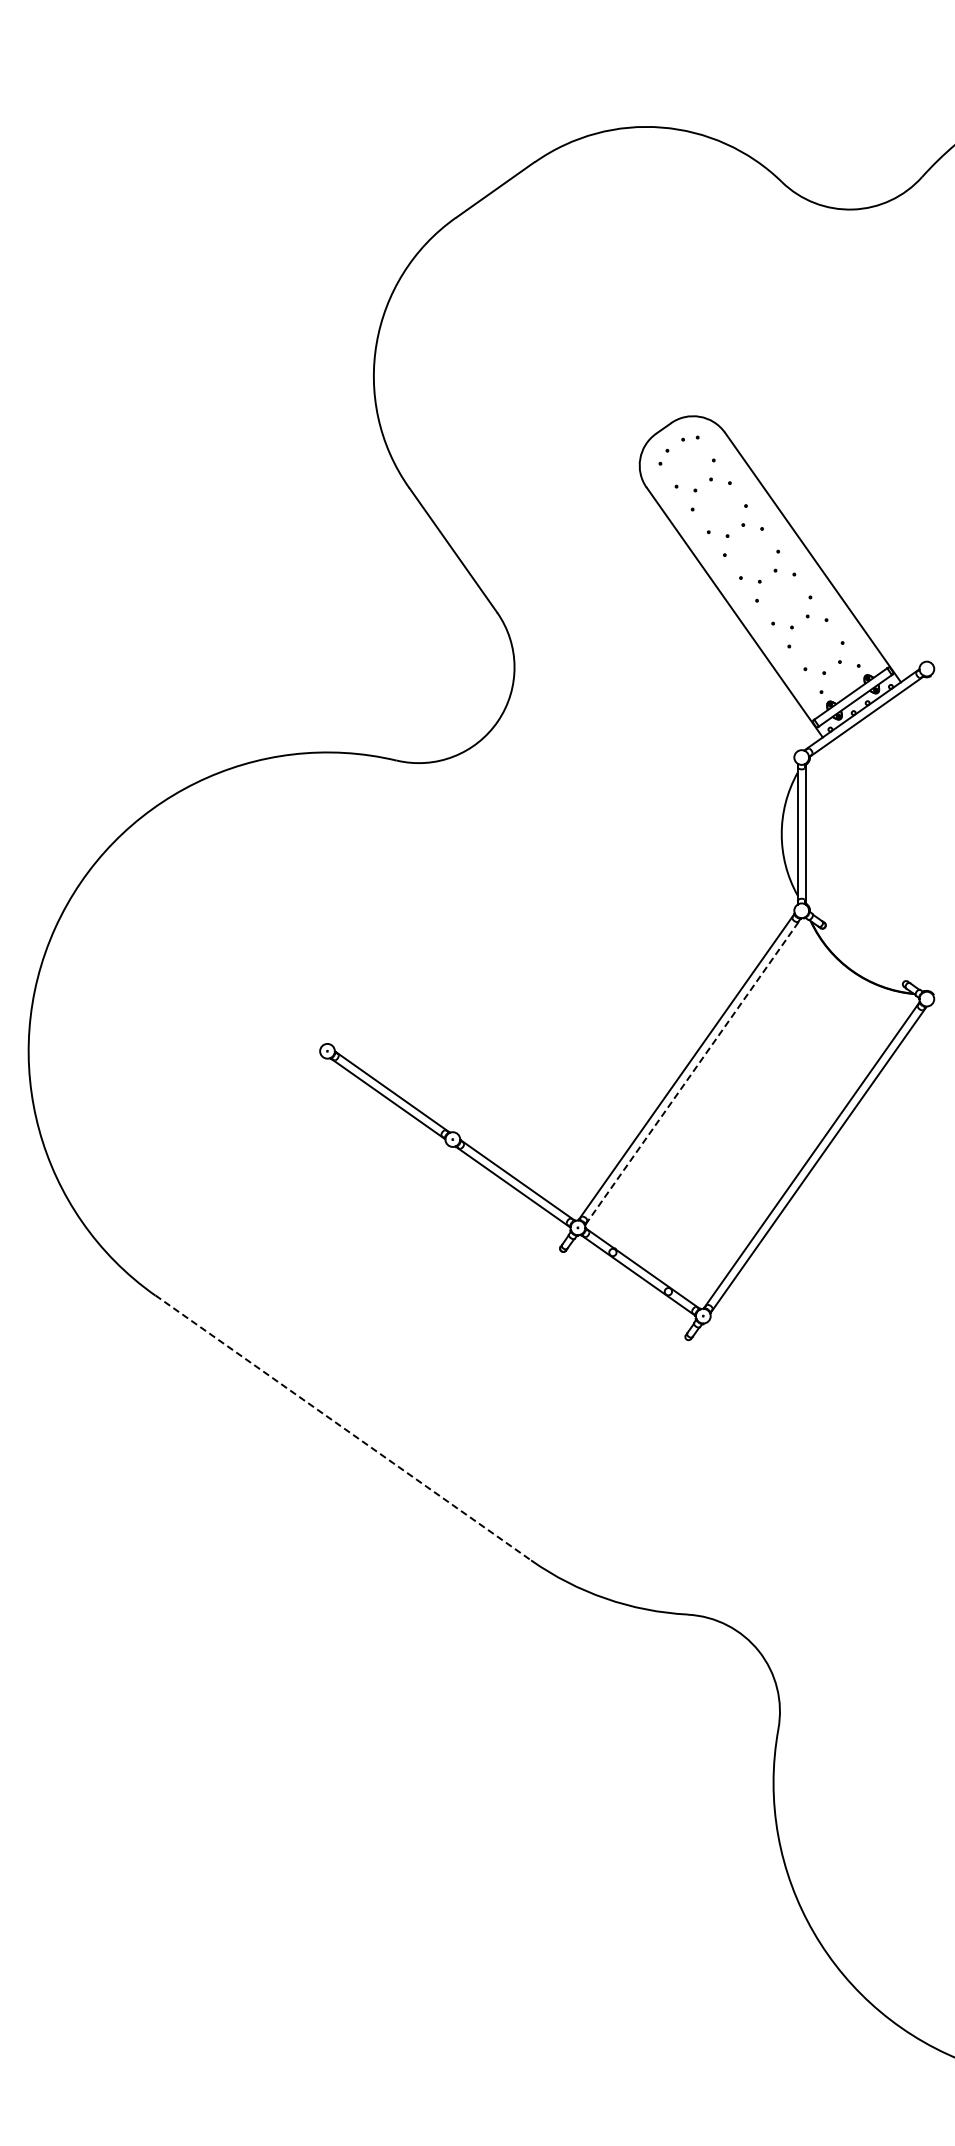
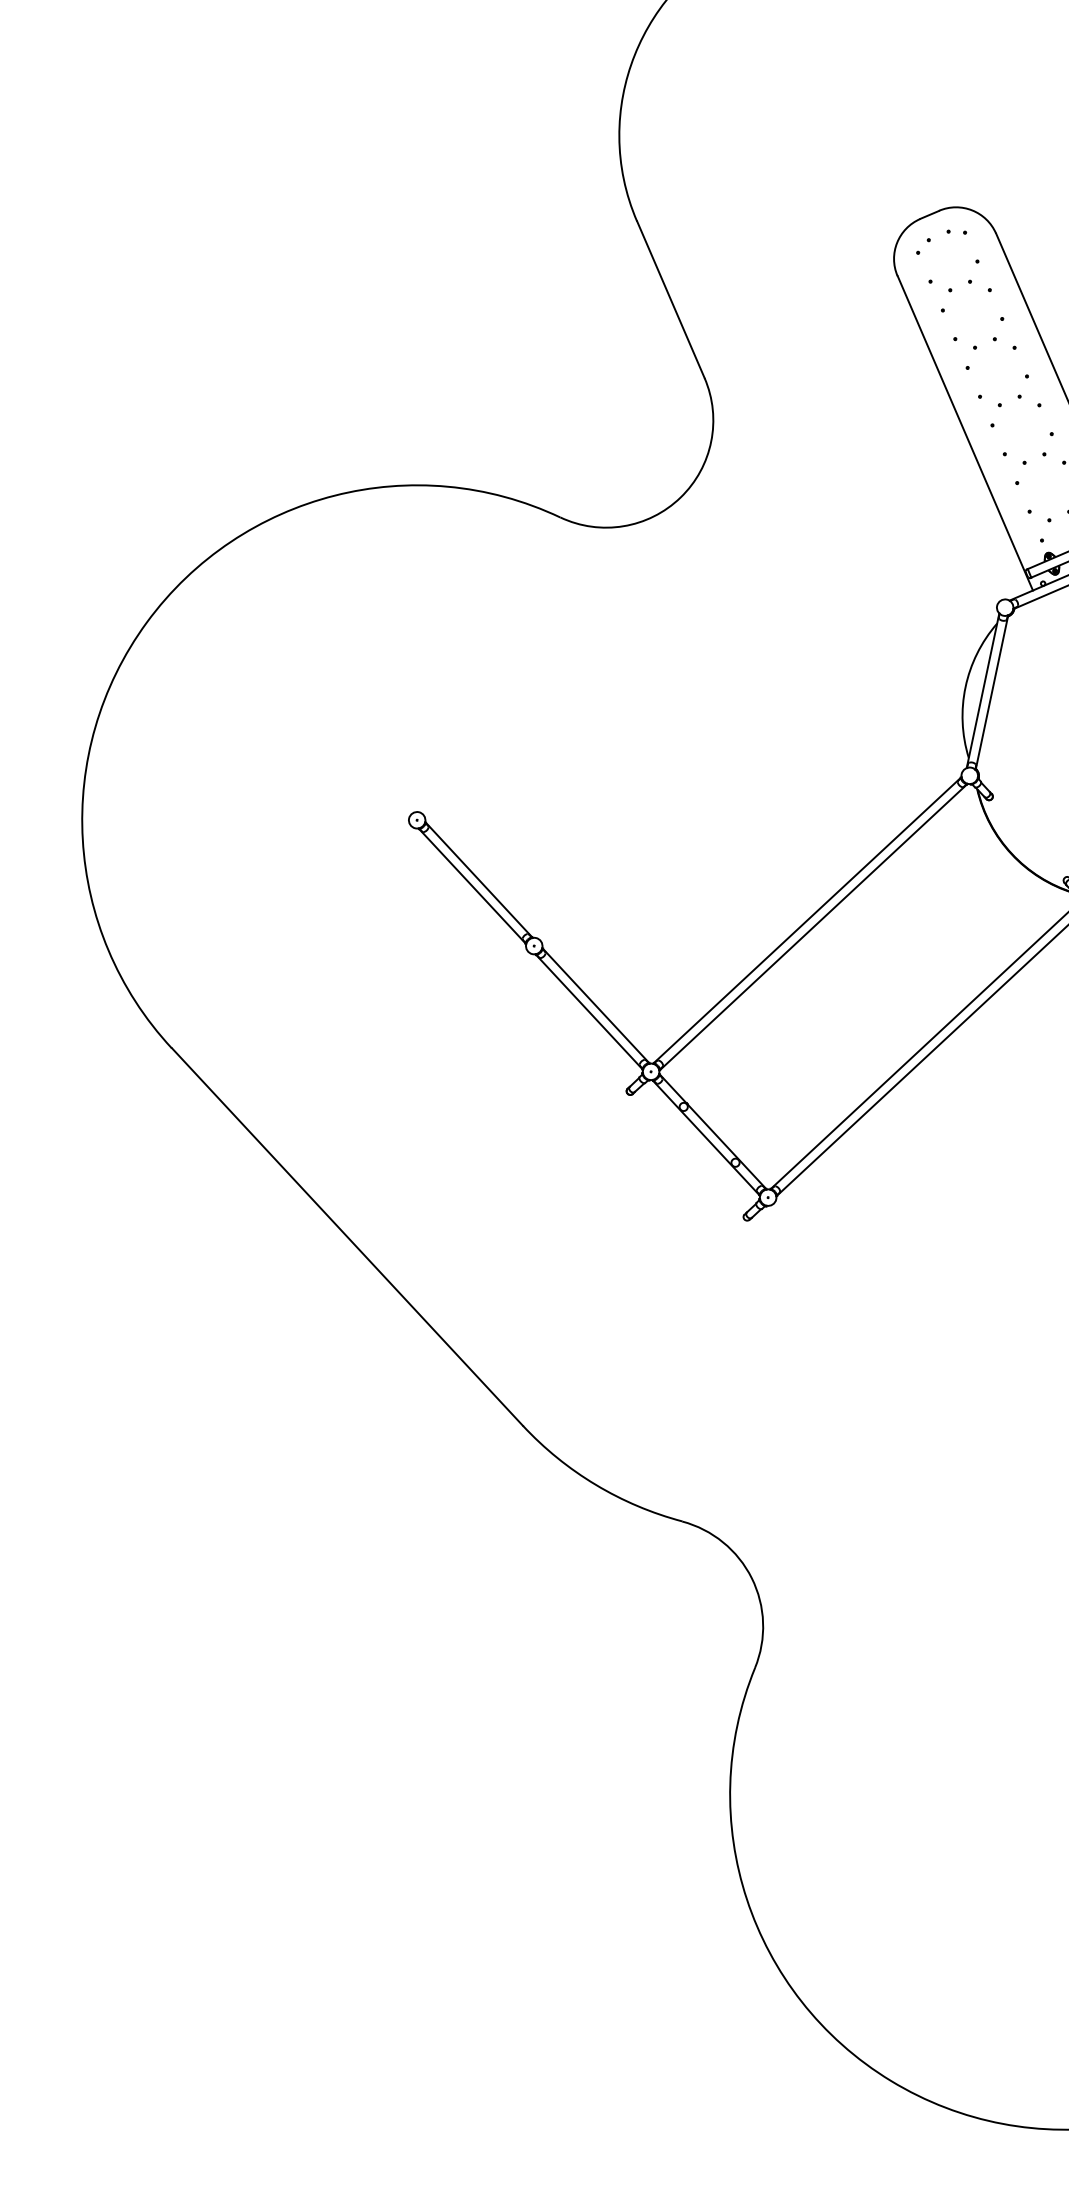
line: (693, 1071) -> (813, 927), dashed -> solid
line: (343, 1427) -> (347, 1236), dashed -> solid

